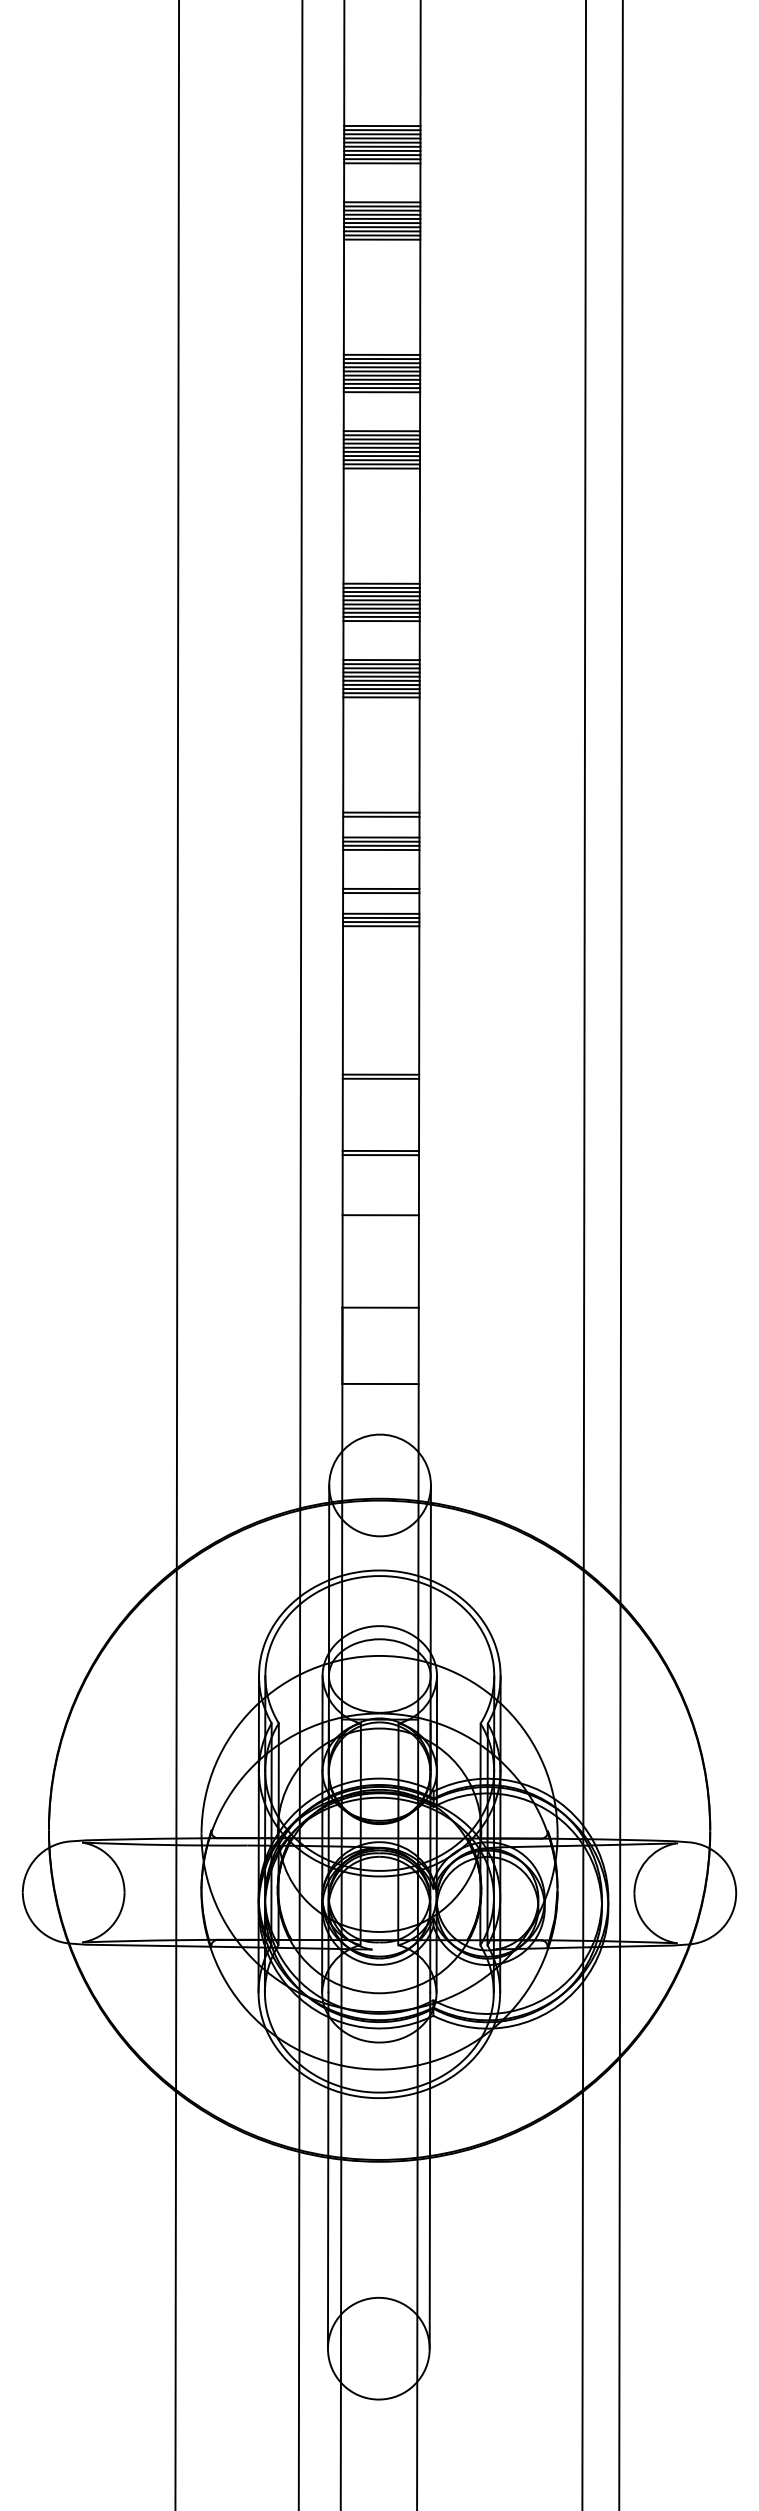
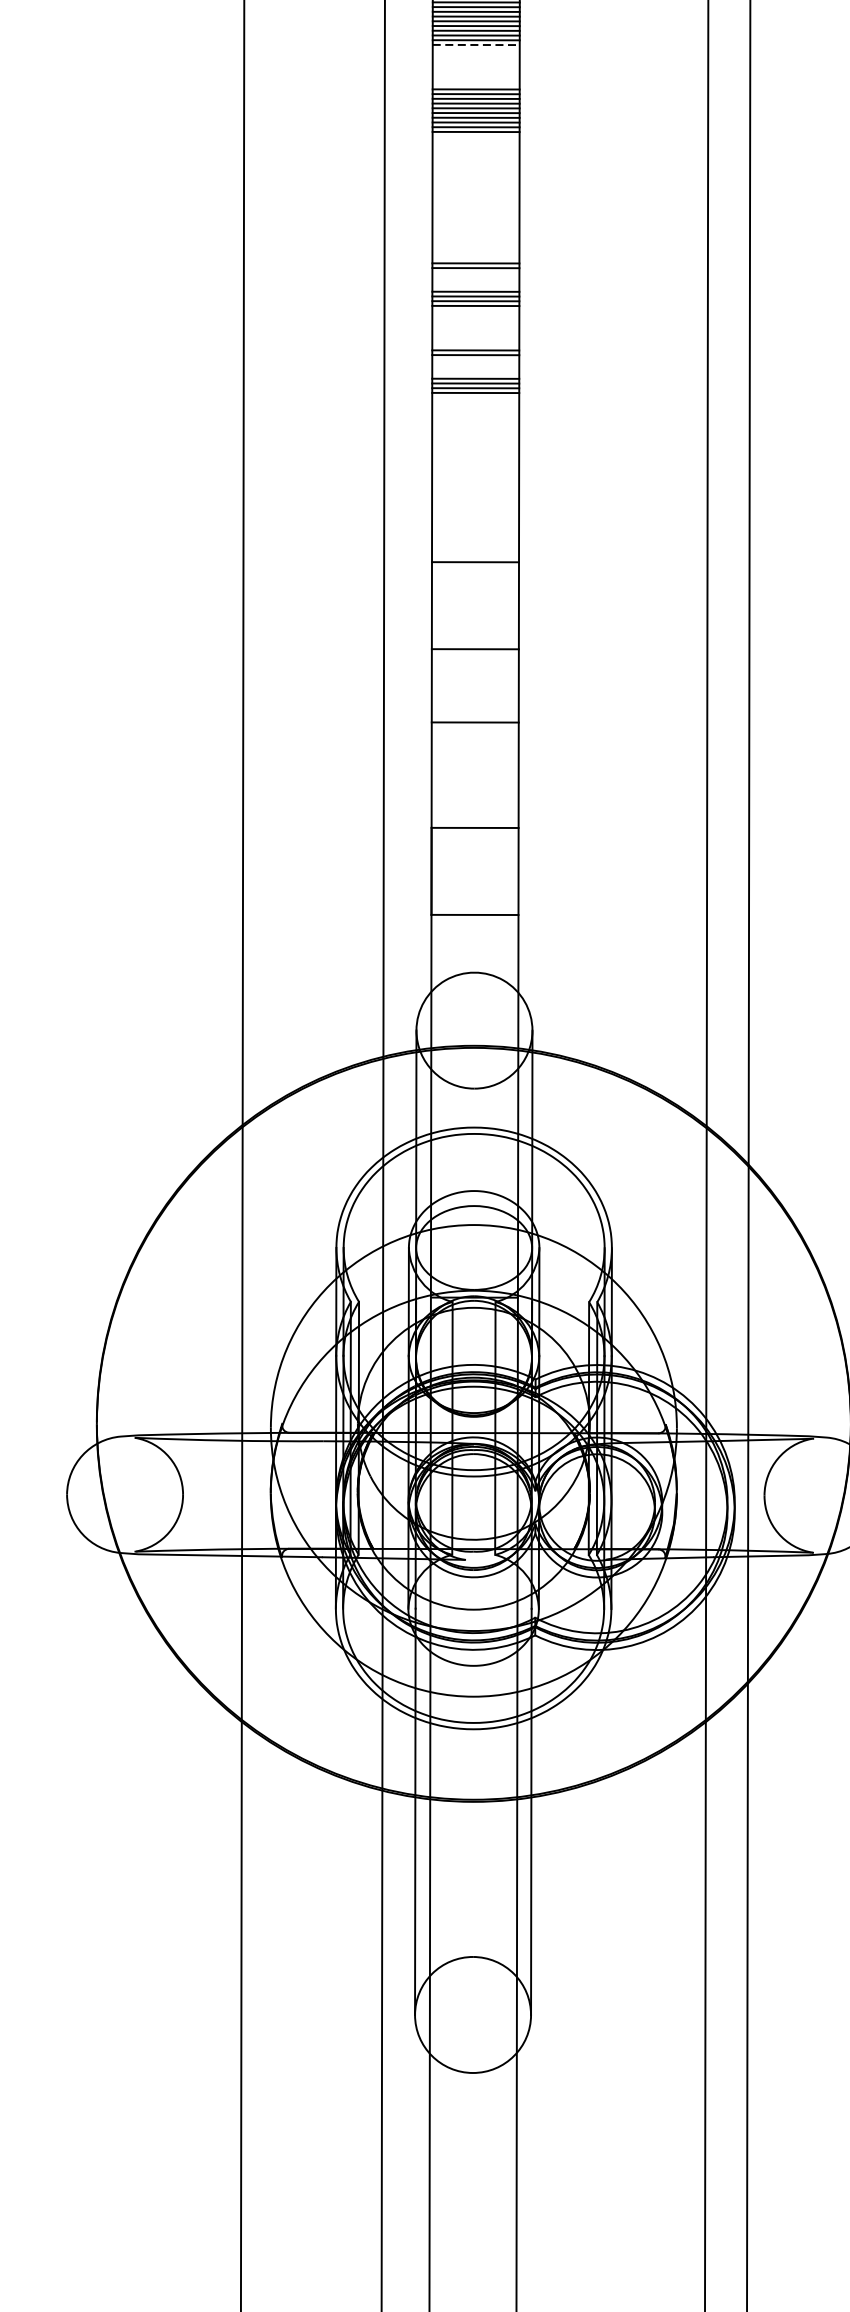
line: (382, 621) -> (477, 45), solid -> dashed
line: (380, 1078) -> (474, 566), removed
line: (380, 1155) -> (474, 654), removed

